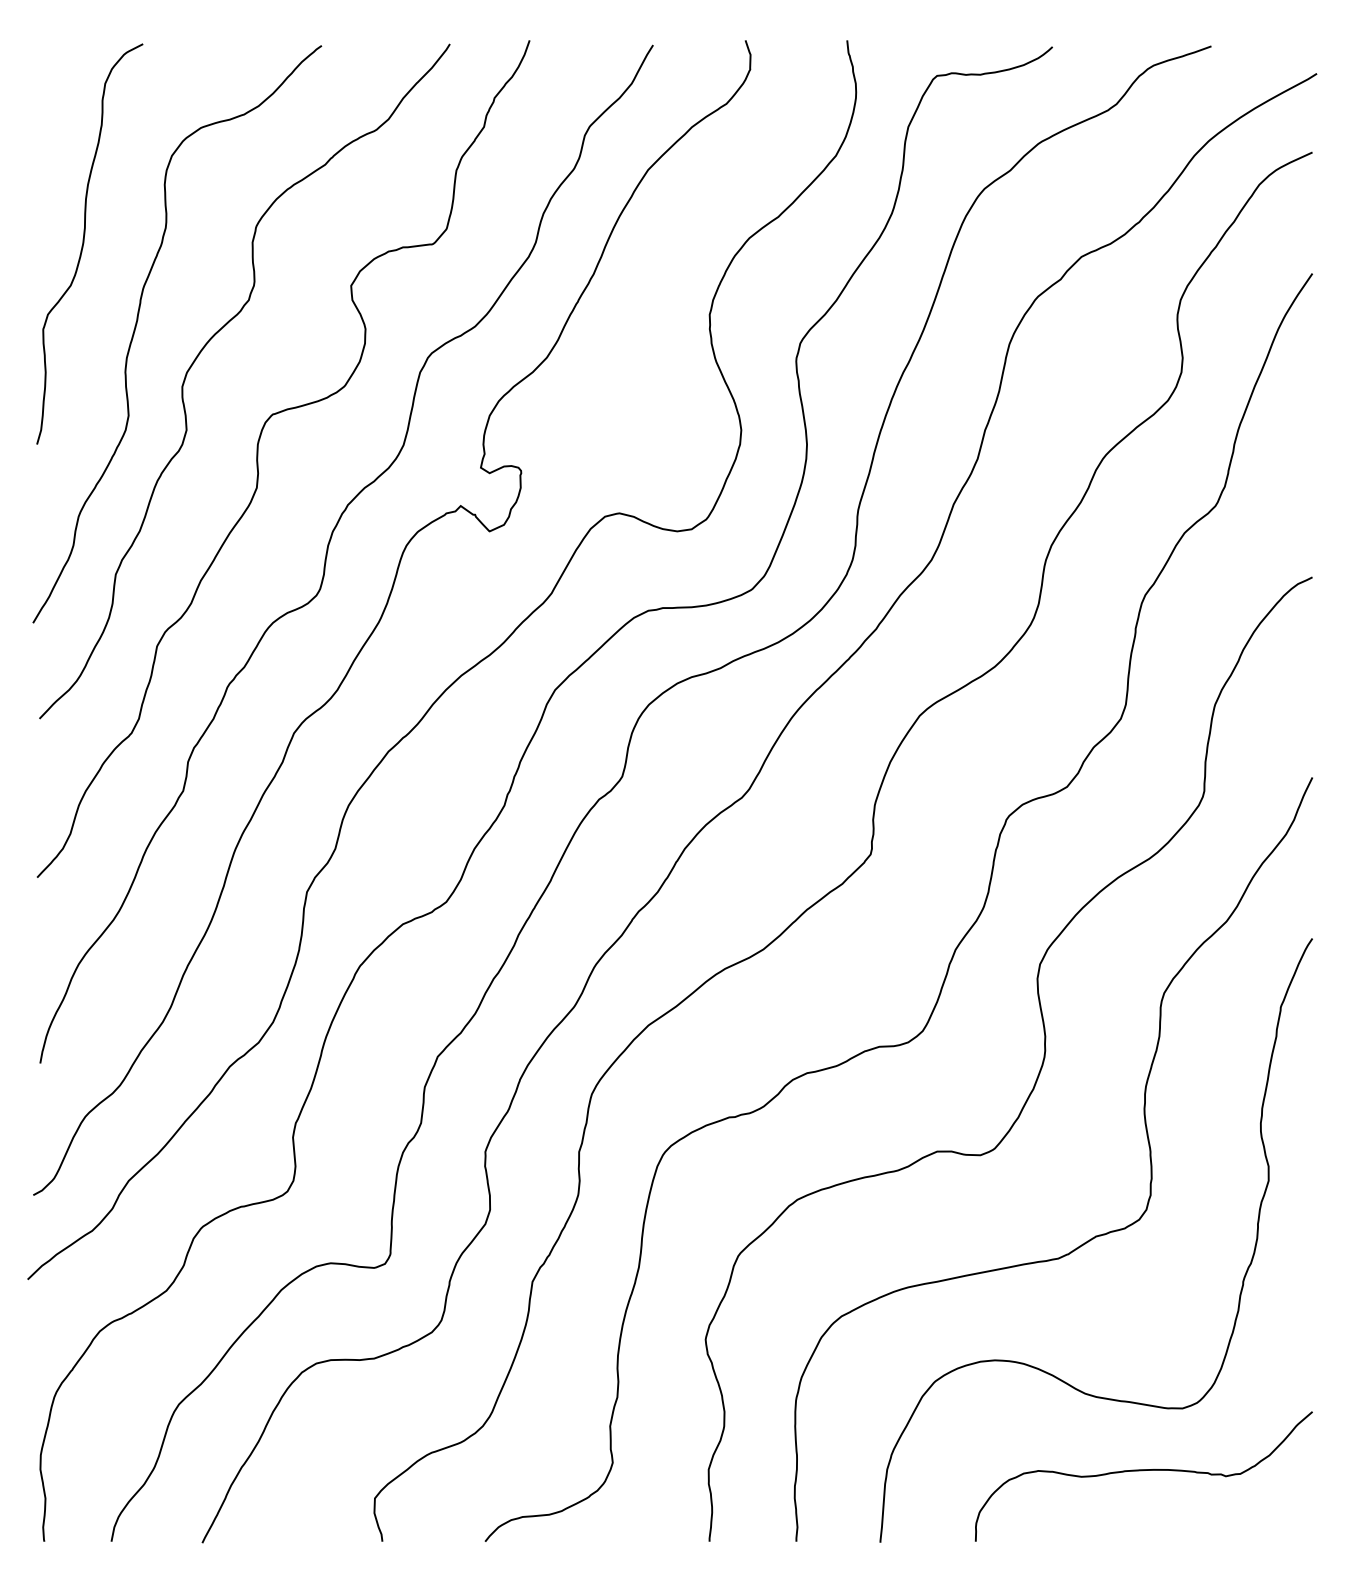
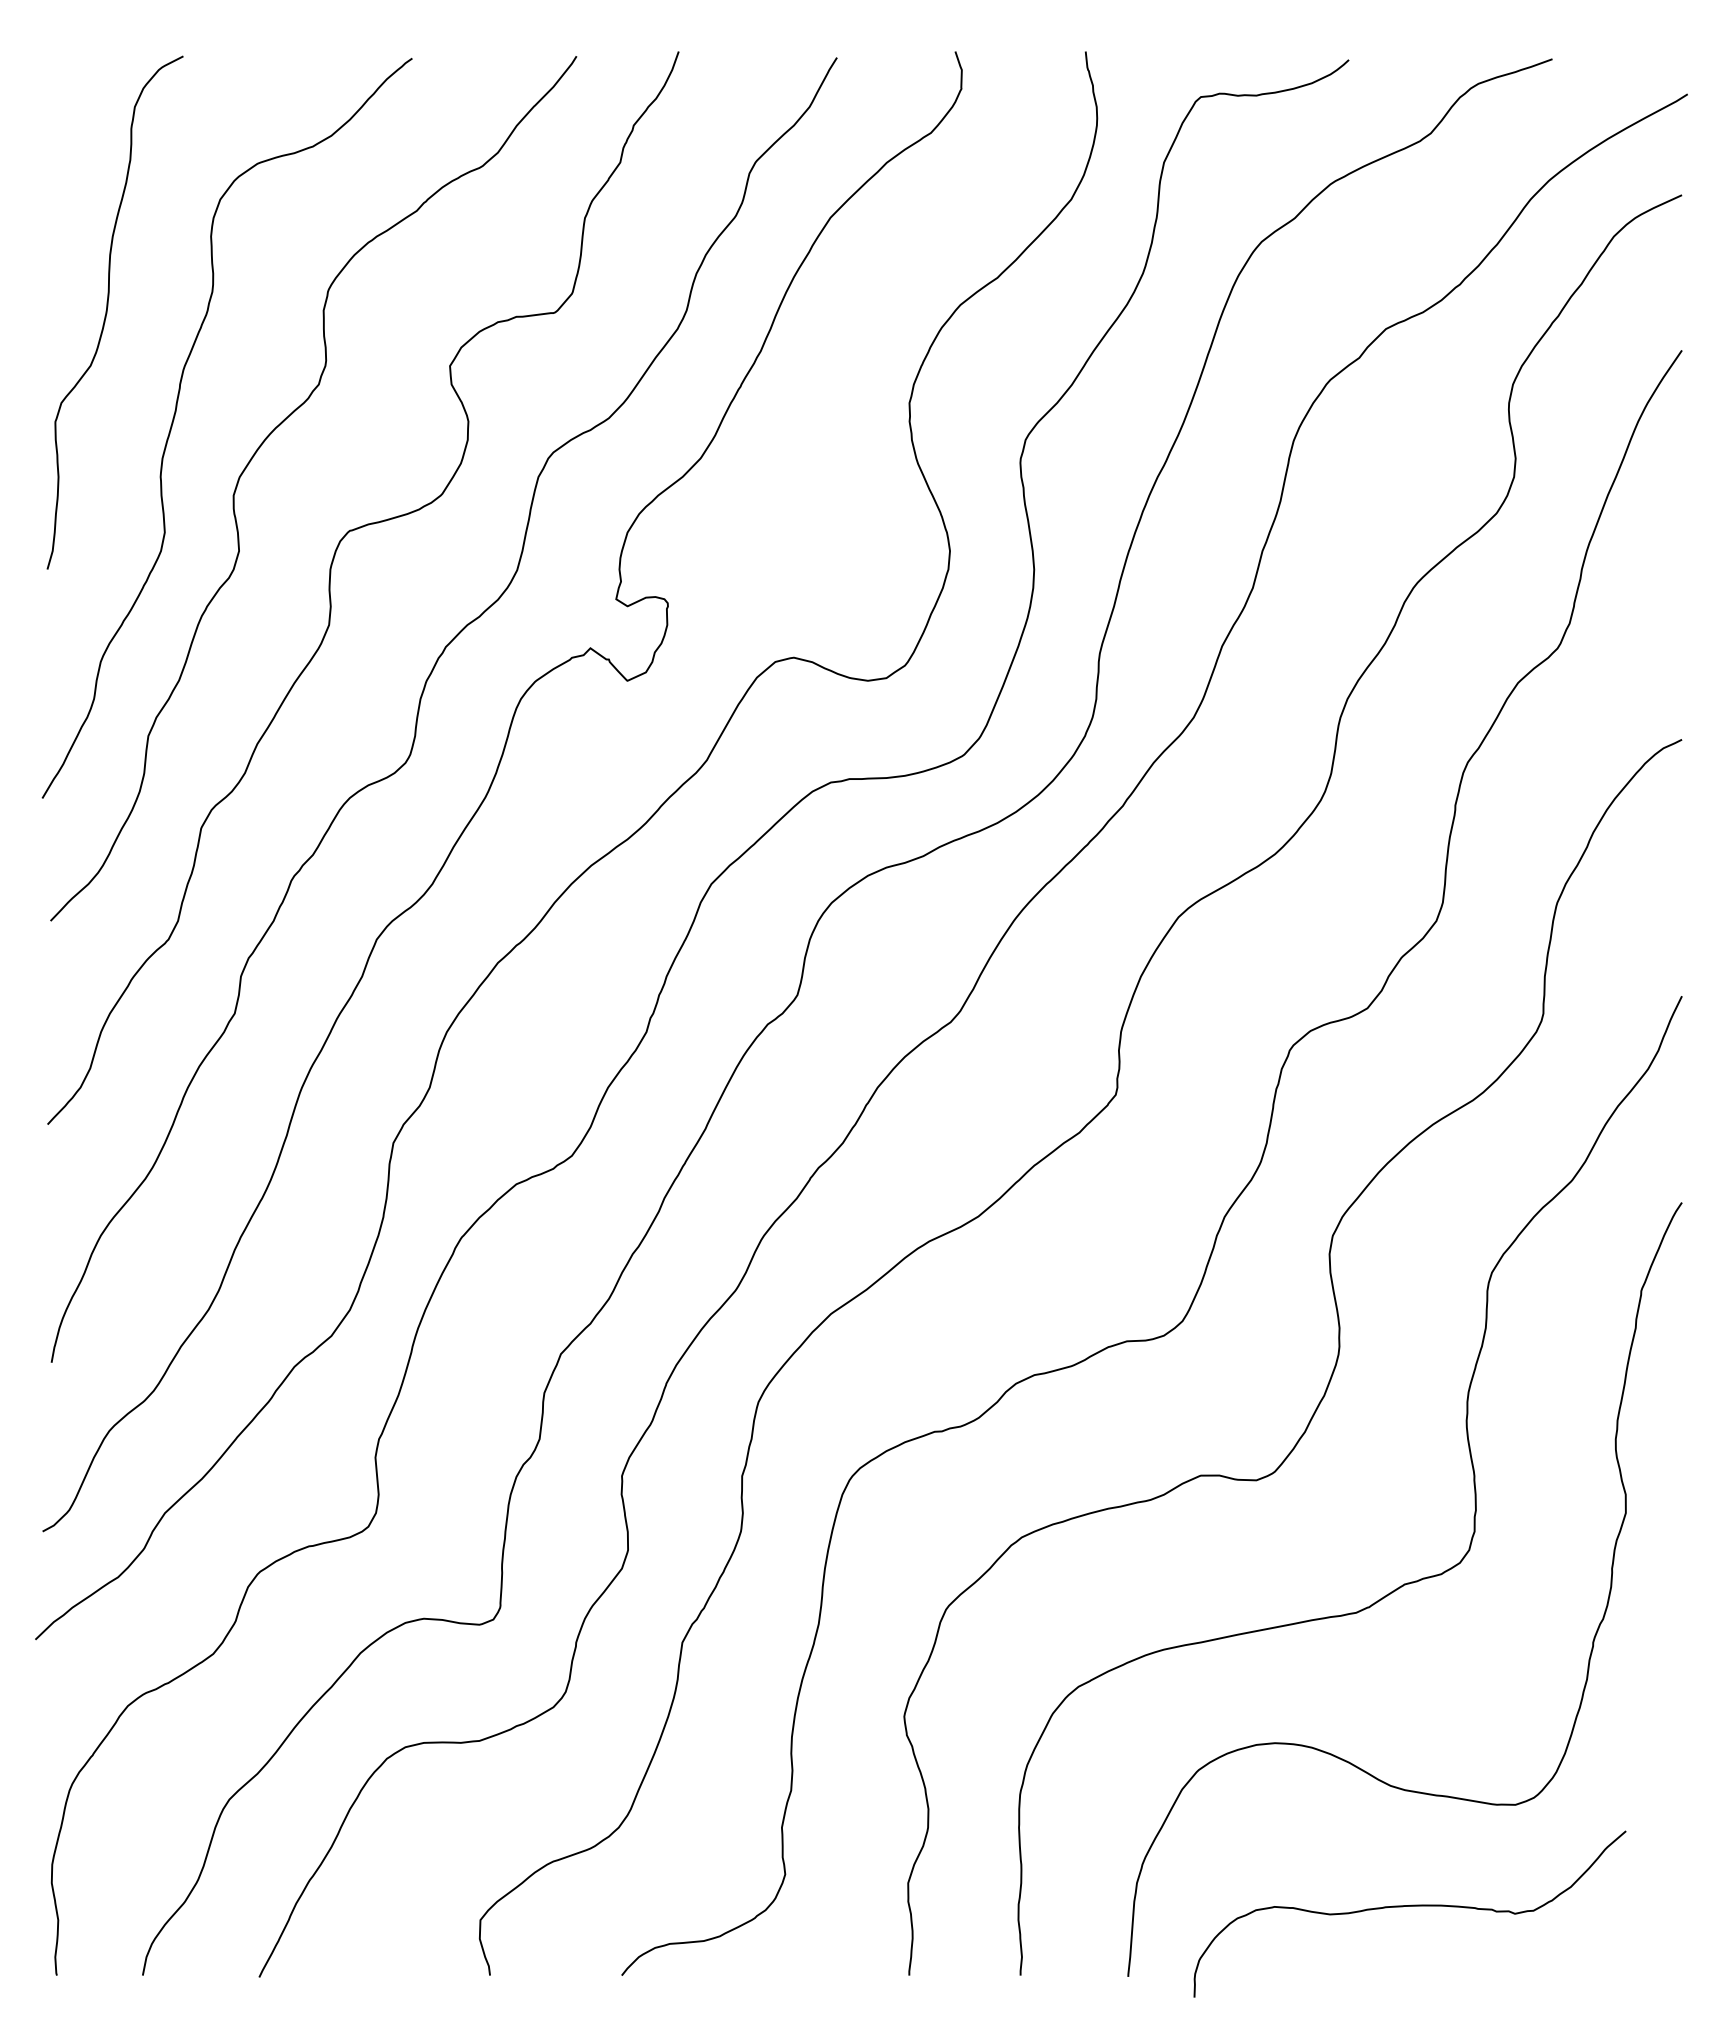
curve: (1143, 1470) -> (1409, 1906), moved

